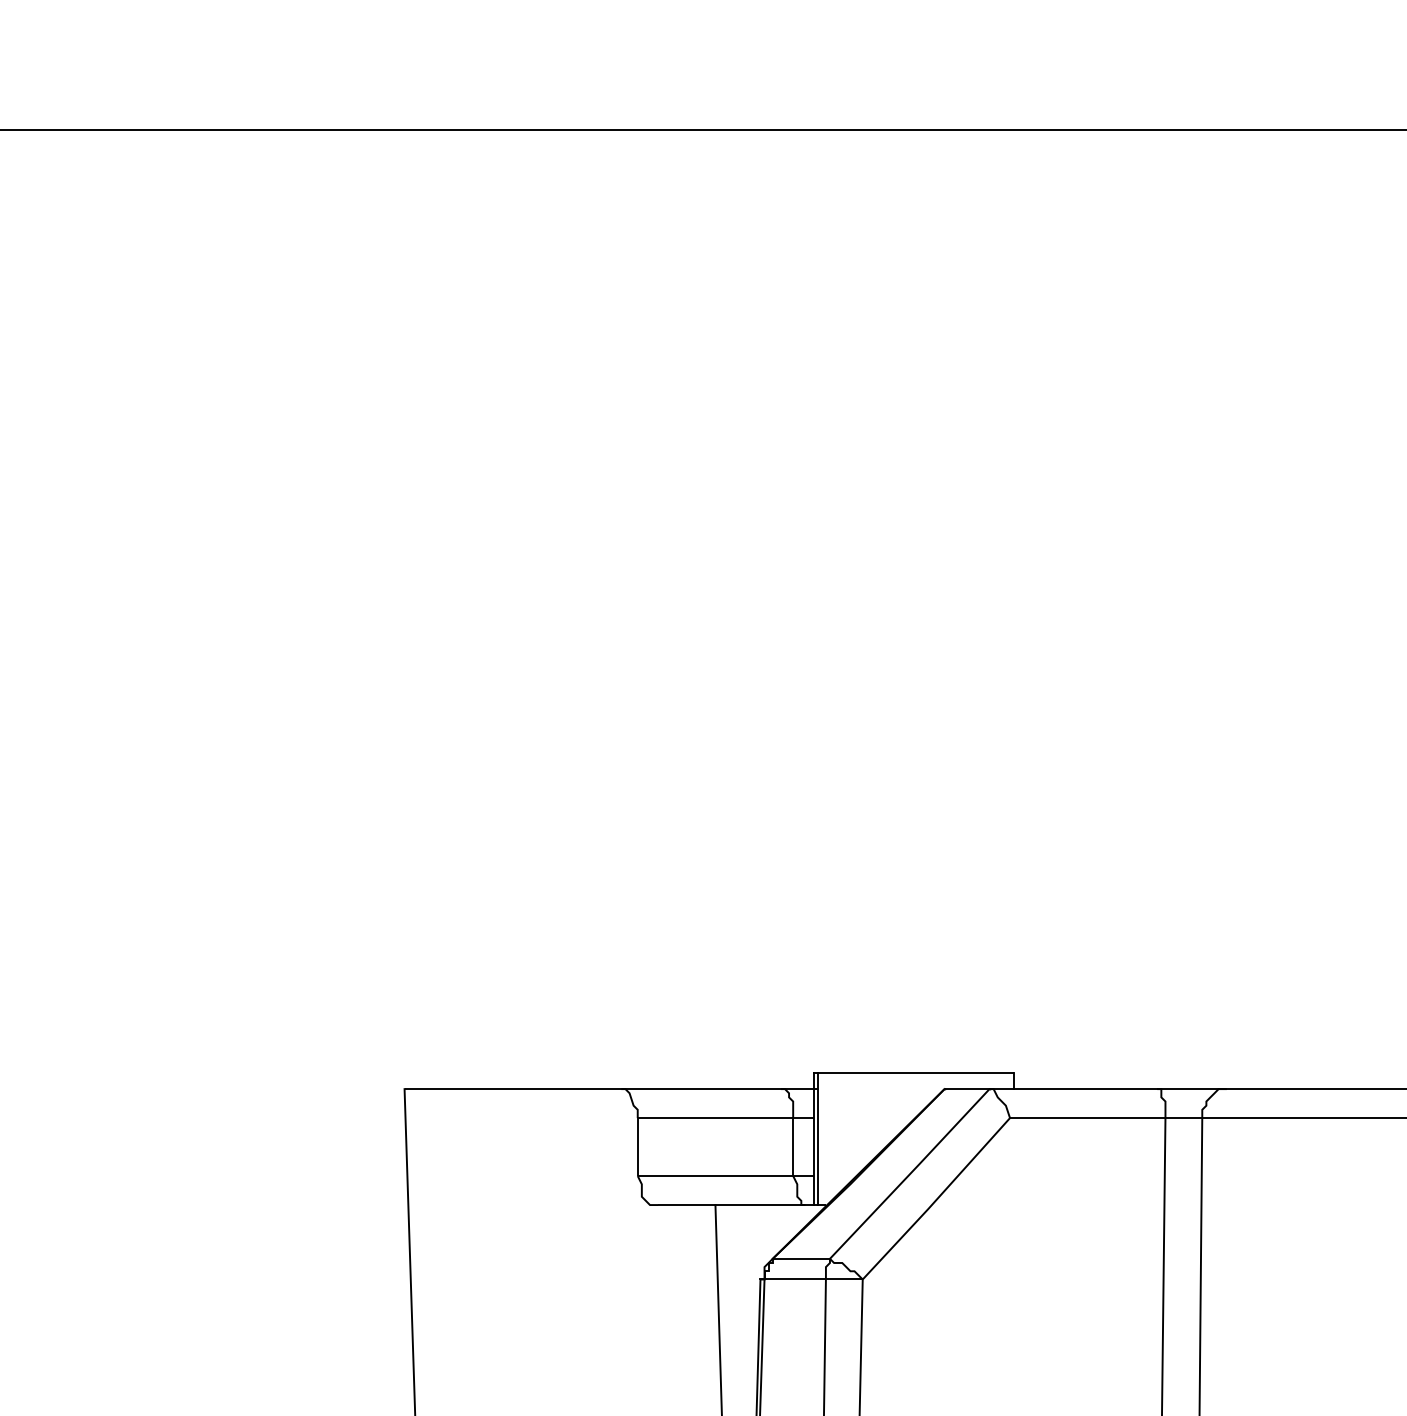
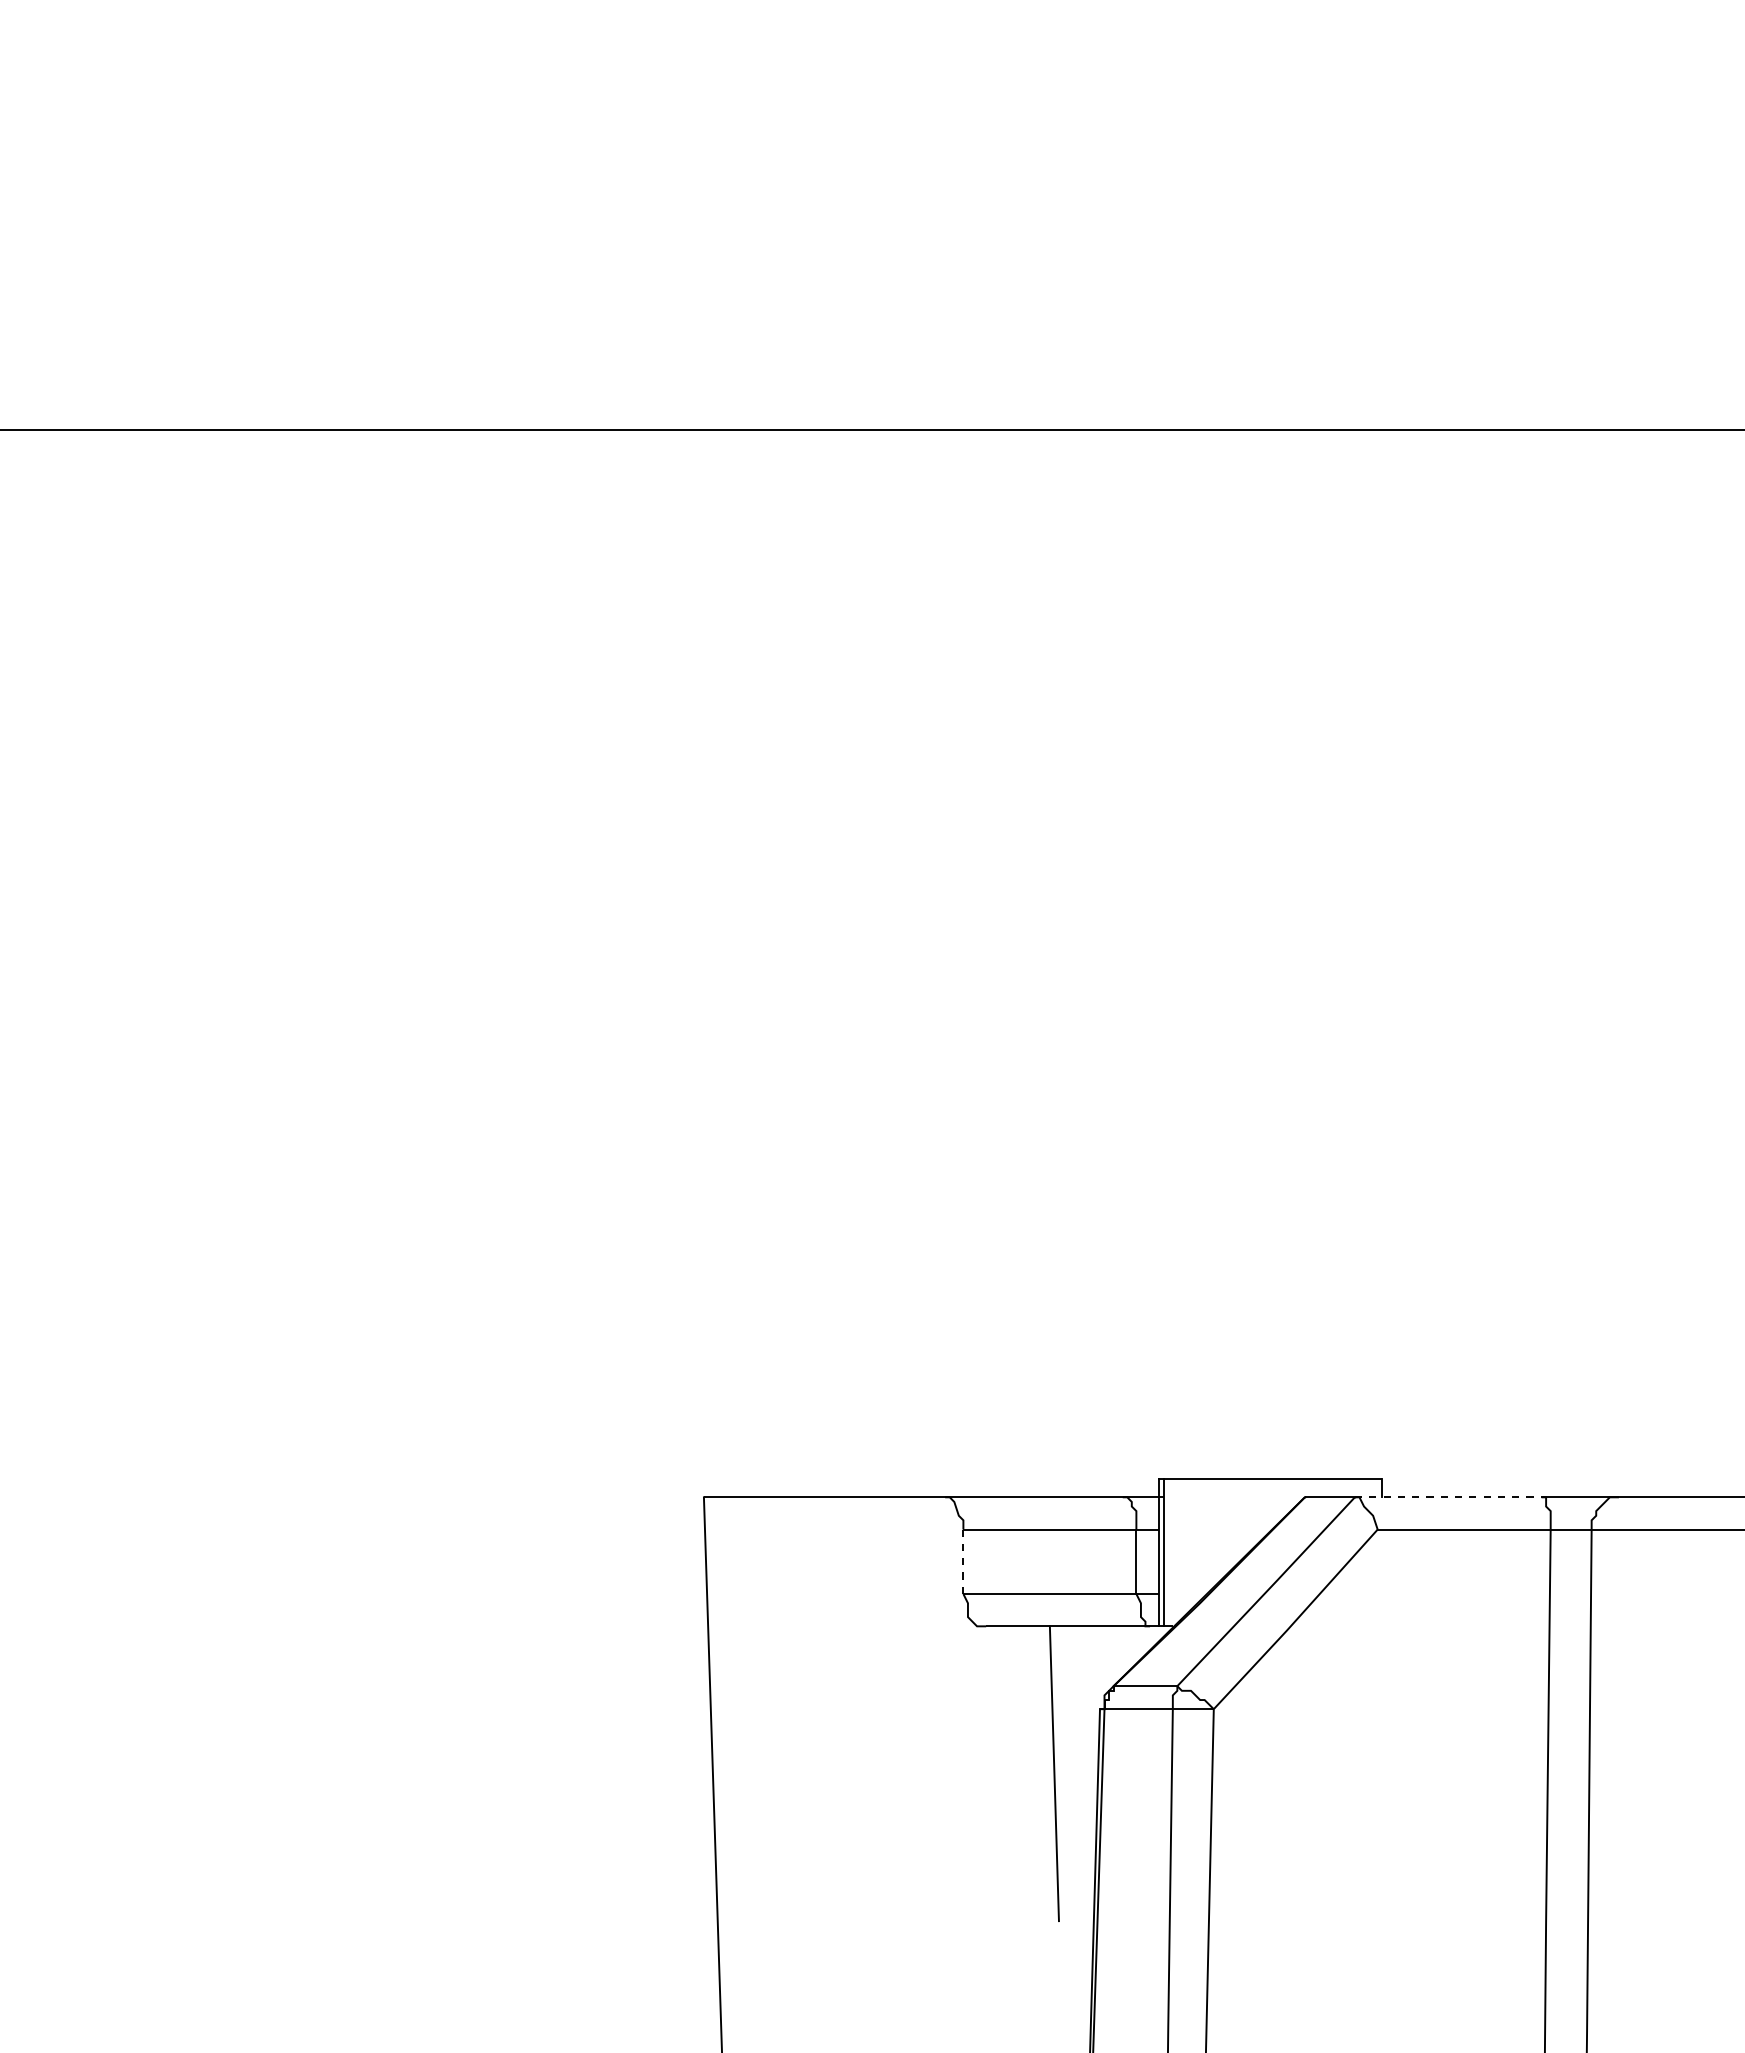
line: (1073, 1089) -> (1448, 1497), solid -> dashed
line: (637, 1147) -> (963, 1562), solid -> dashed

